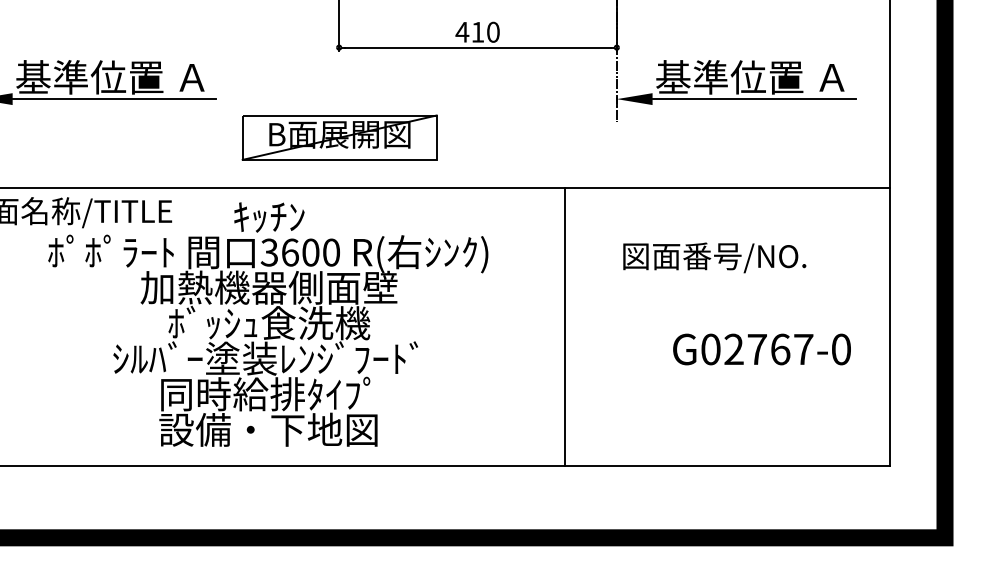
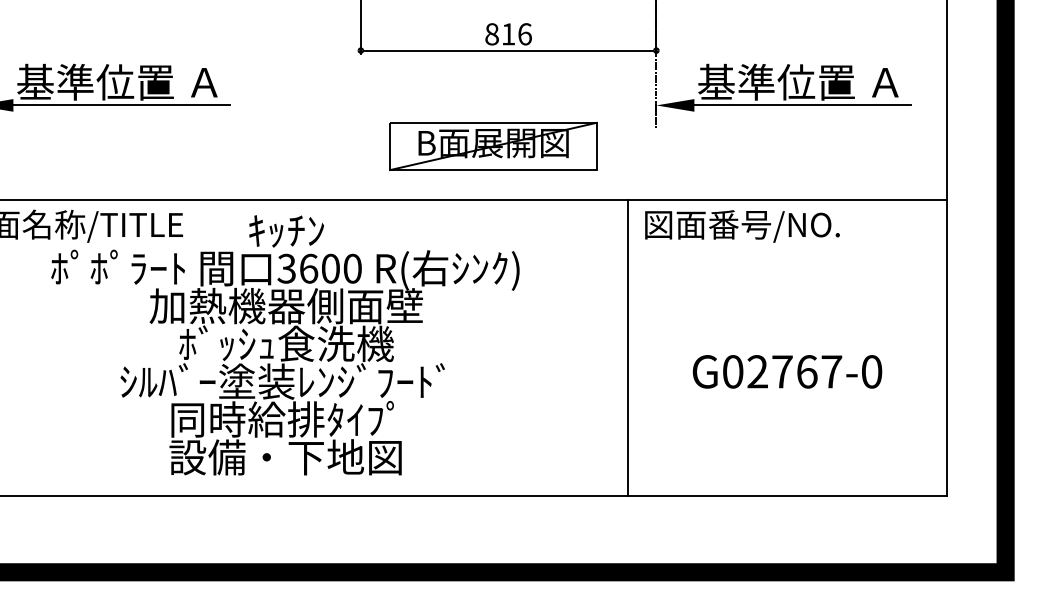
text: (477, 31) -> (508, 33), 410 -> 816
part: (339, 137) -> (493, 146), moved
text: (714, 257) -> (742, 226), moved
line: (565, 327) -> (628, 348), moved
text: (761, 349) -> (786, 371), moved

